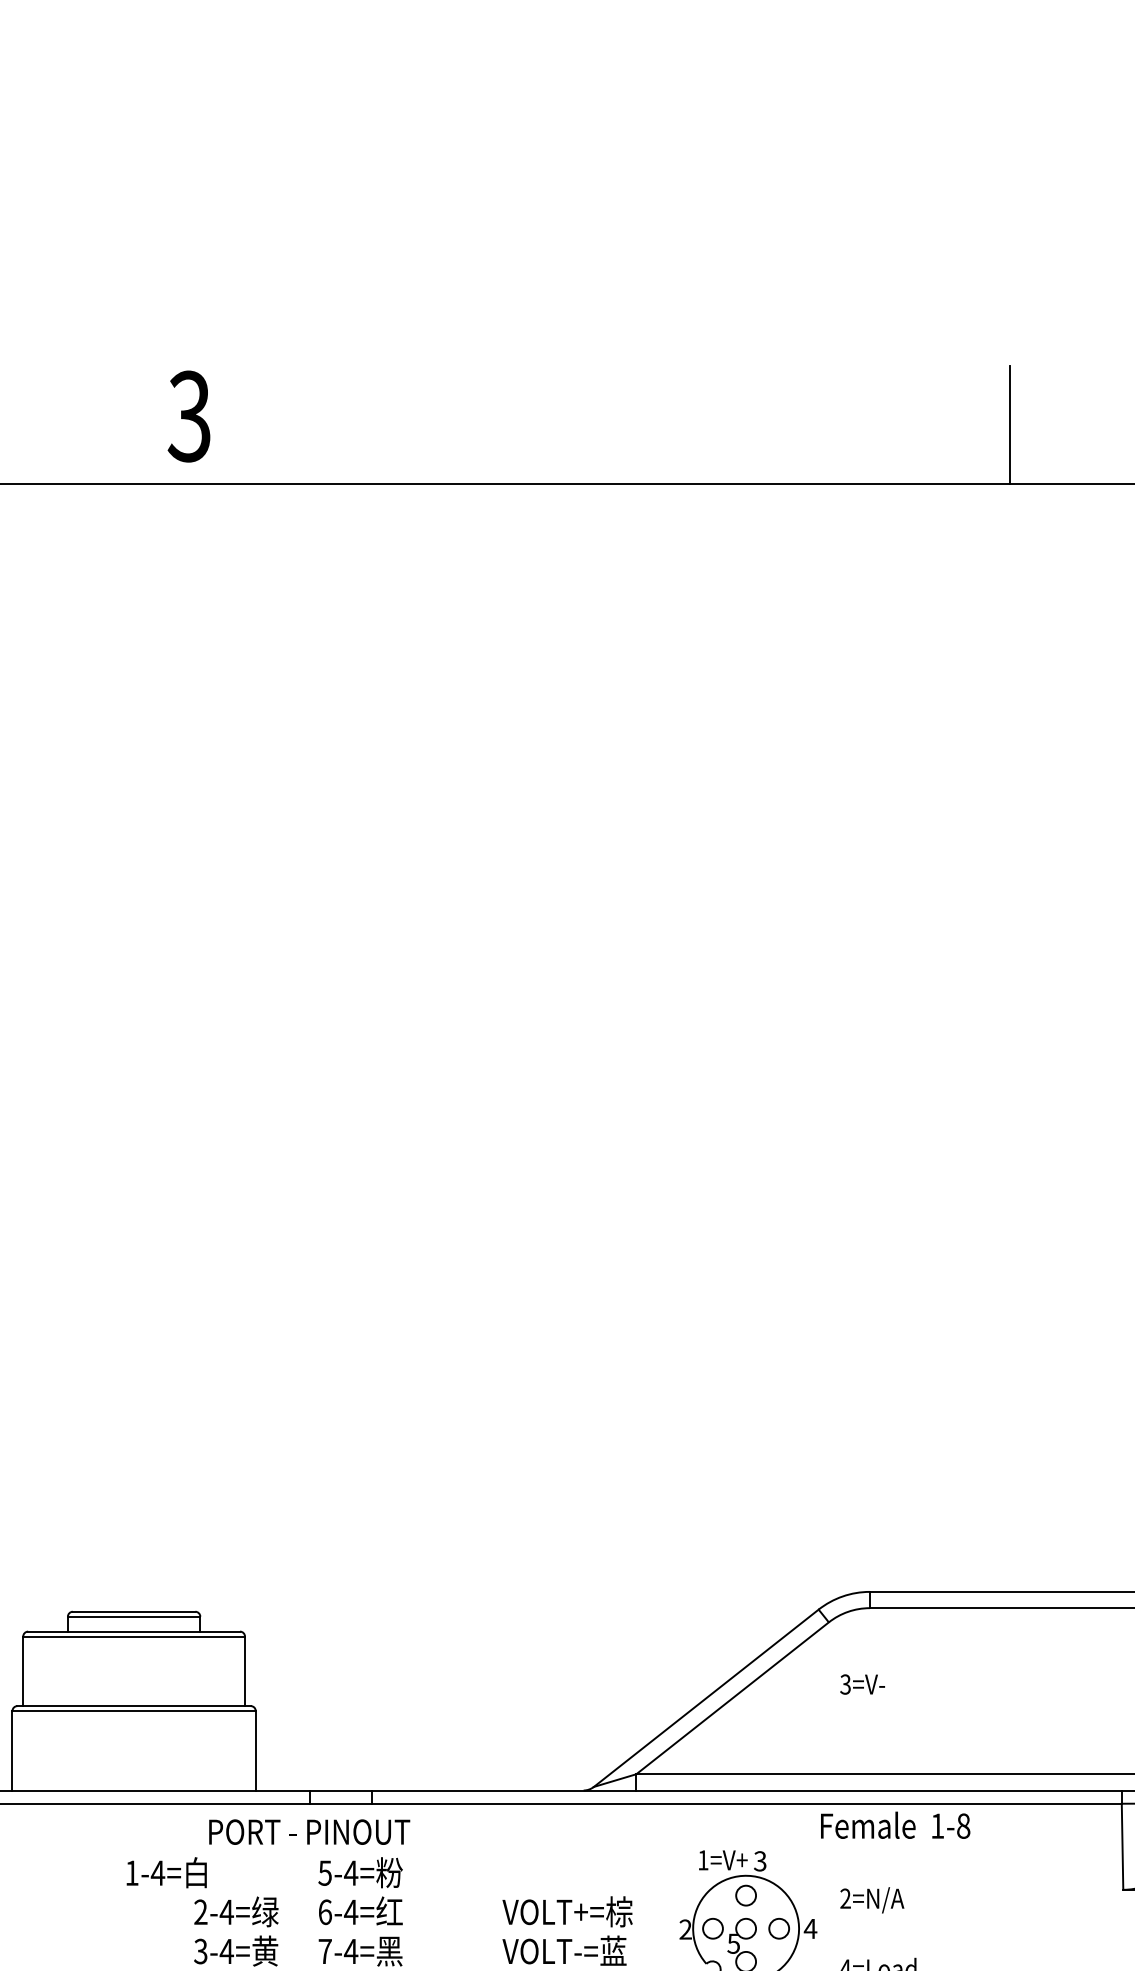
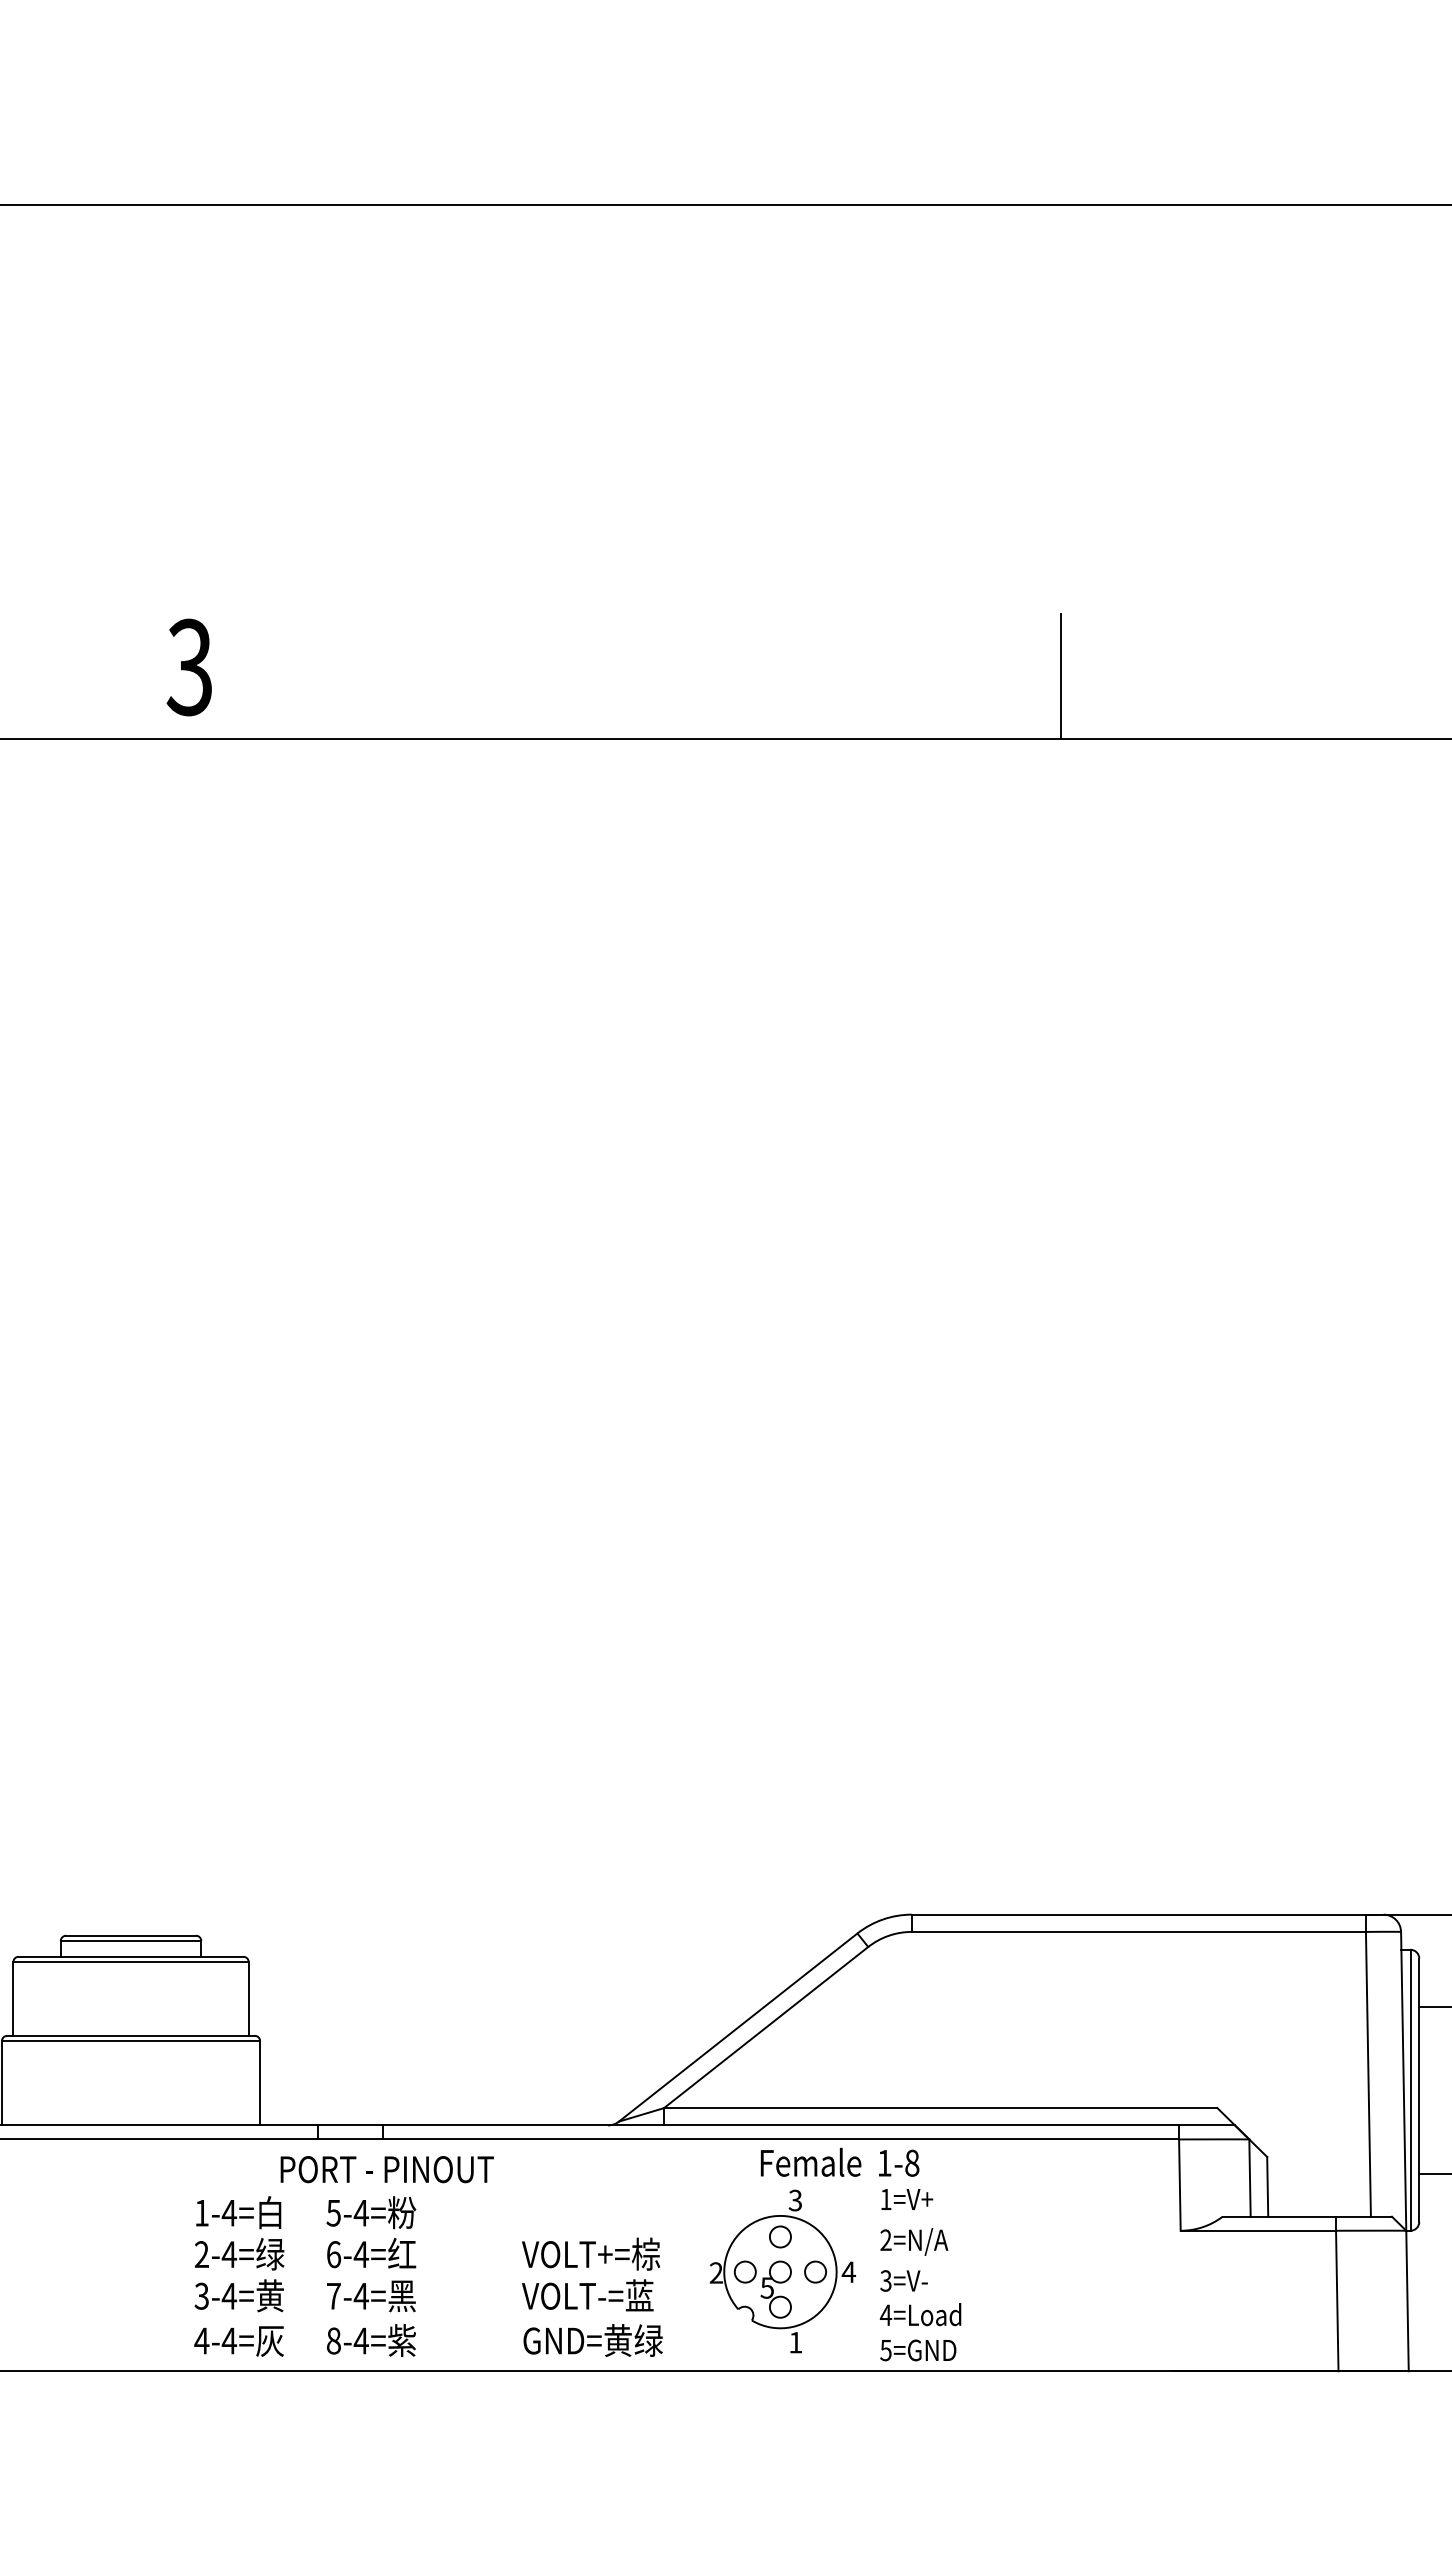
text: (862, 1684) -> (903, 2280), moved
text: (895, 1824) -> (839, 2161), moved
text: (308, 1832) -> (386, 2169), moved
text: (723, 1860) -> (907, 2199), moved
text: (166, 1872) -> (238, 2212), moved

